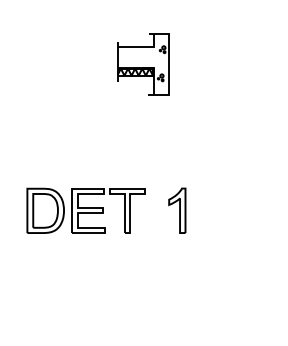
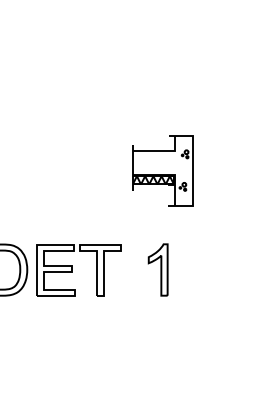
part: (143, 64) -> (163, 171), moved

